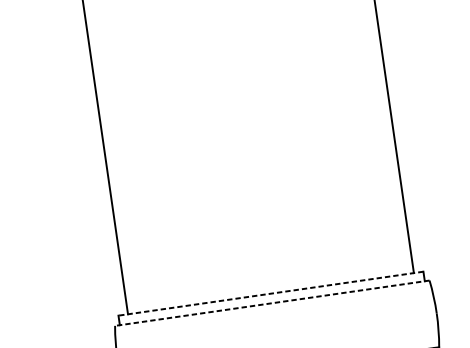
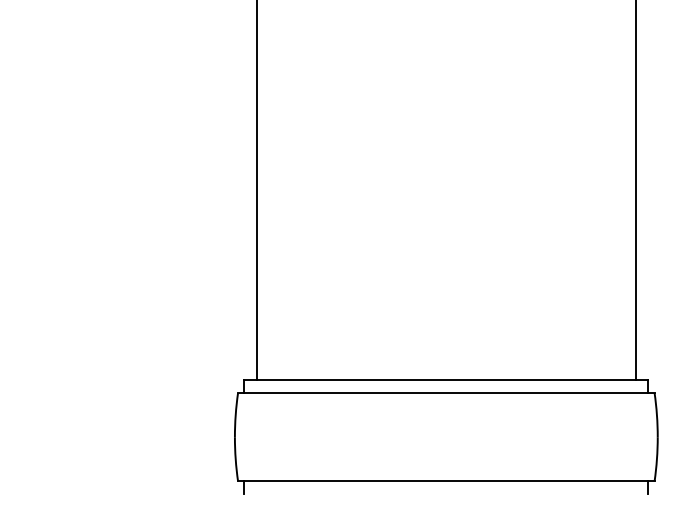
line: (271, 293) -> (446, 380), dashed -> solid
line: (271, 303) -> (445, 393), dashed -> solid

